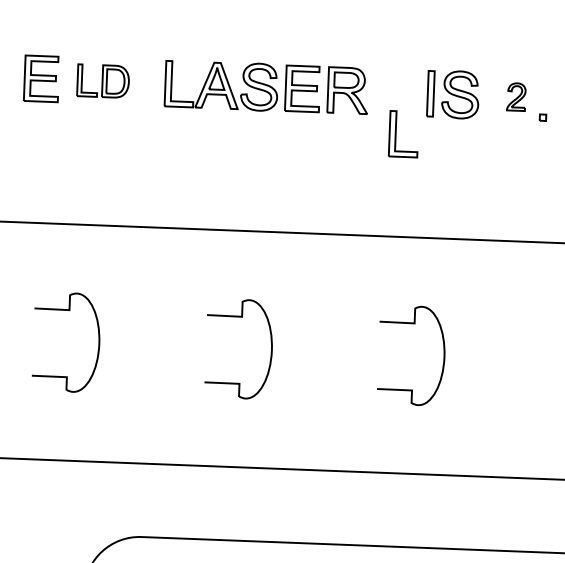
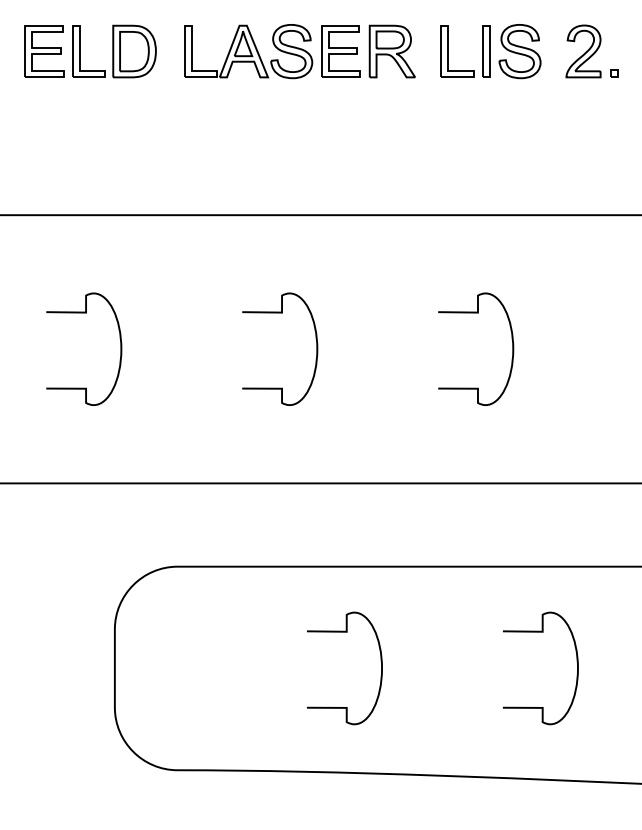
part: (103, 81) -> (114, 51), size x1.43
part: (516, 97) -> (583, 51), size x1.67
part: (395, 133) -> (448, 51), moved

